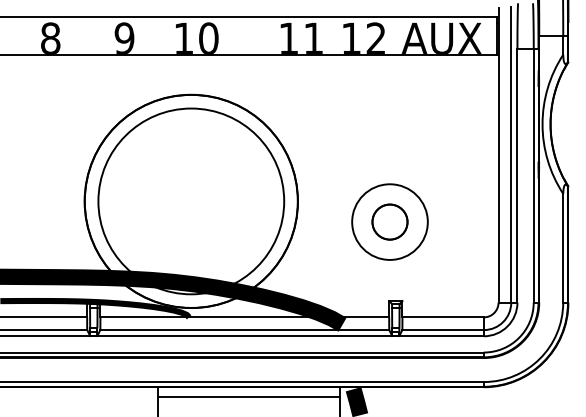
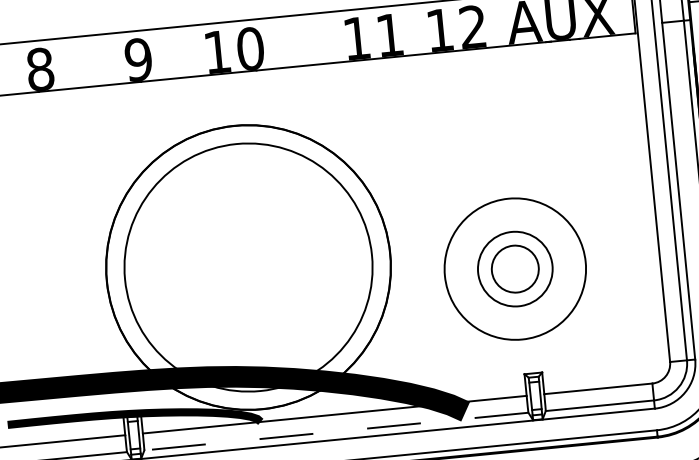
circle: (389, 221) -> (514, 268), size x1.4
circle: (389, 221) -> (514, 268), size x1.6
line: (244, 330) -> (336, 432), solid -> dashed

